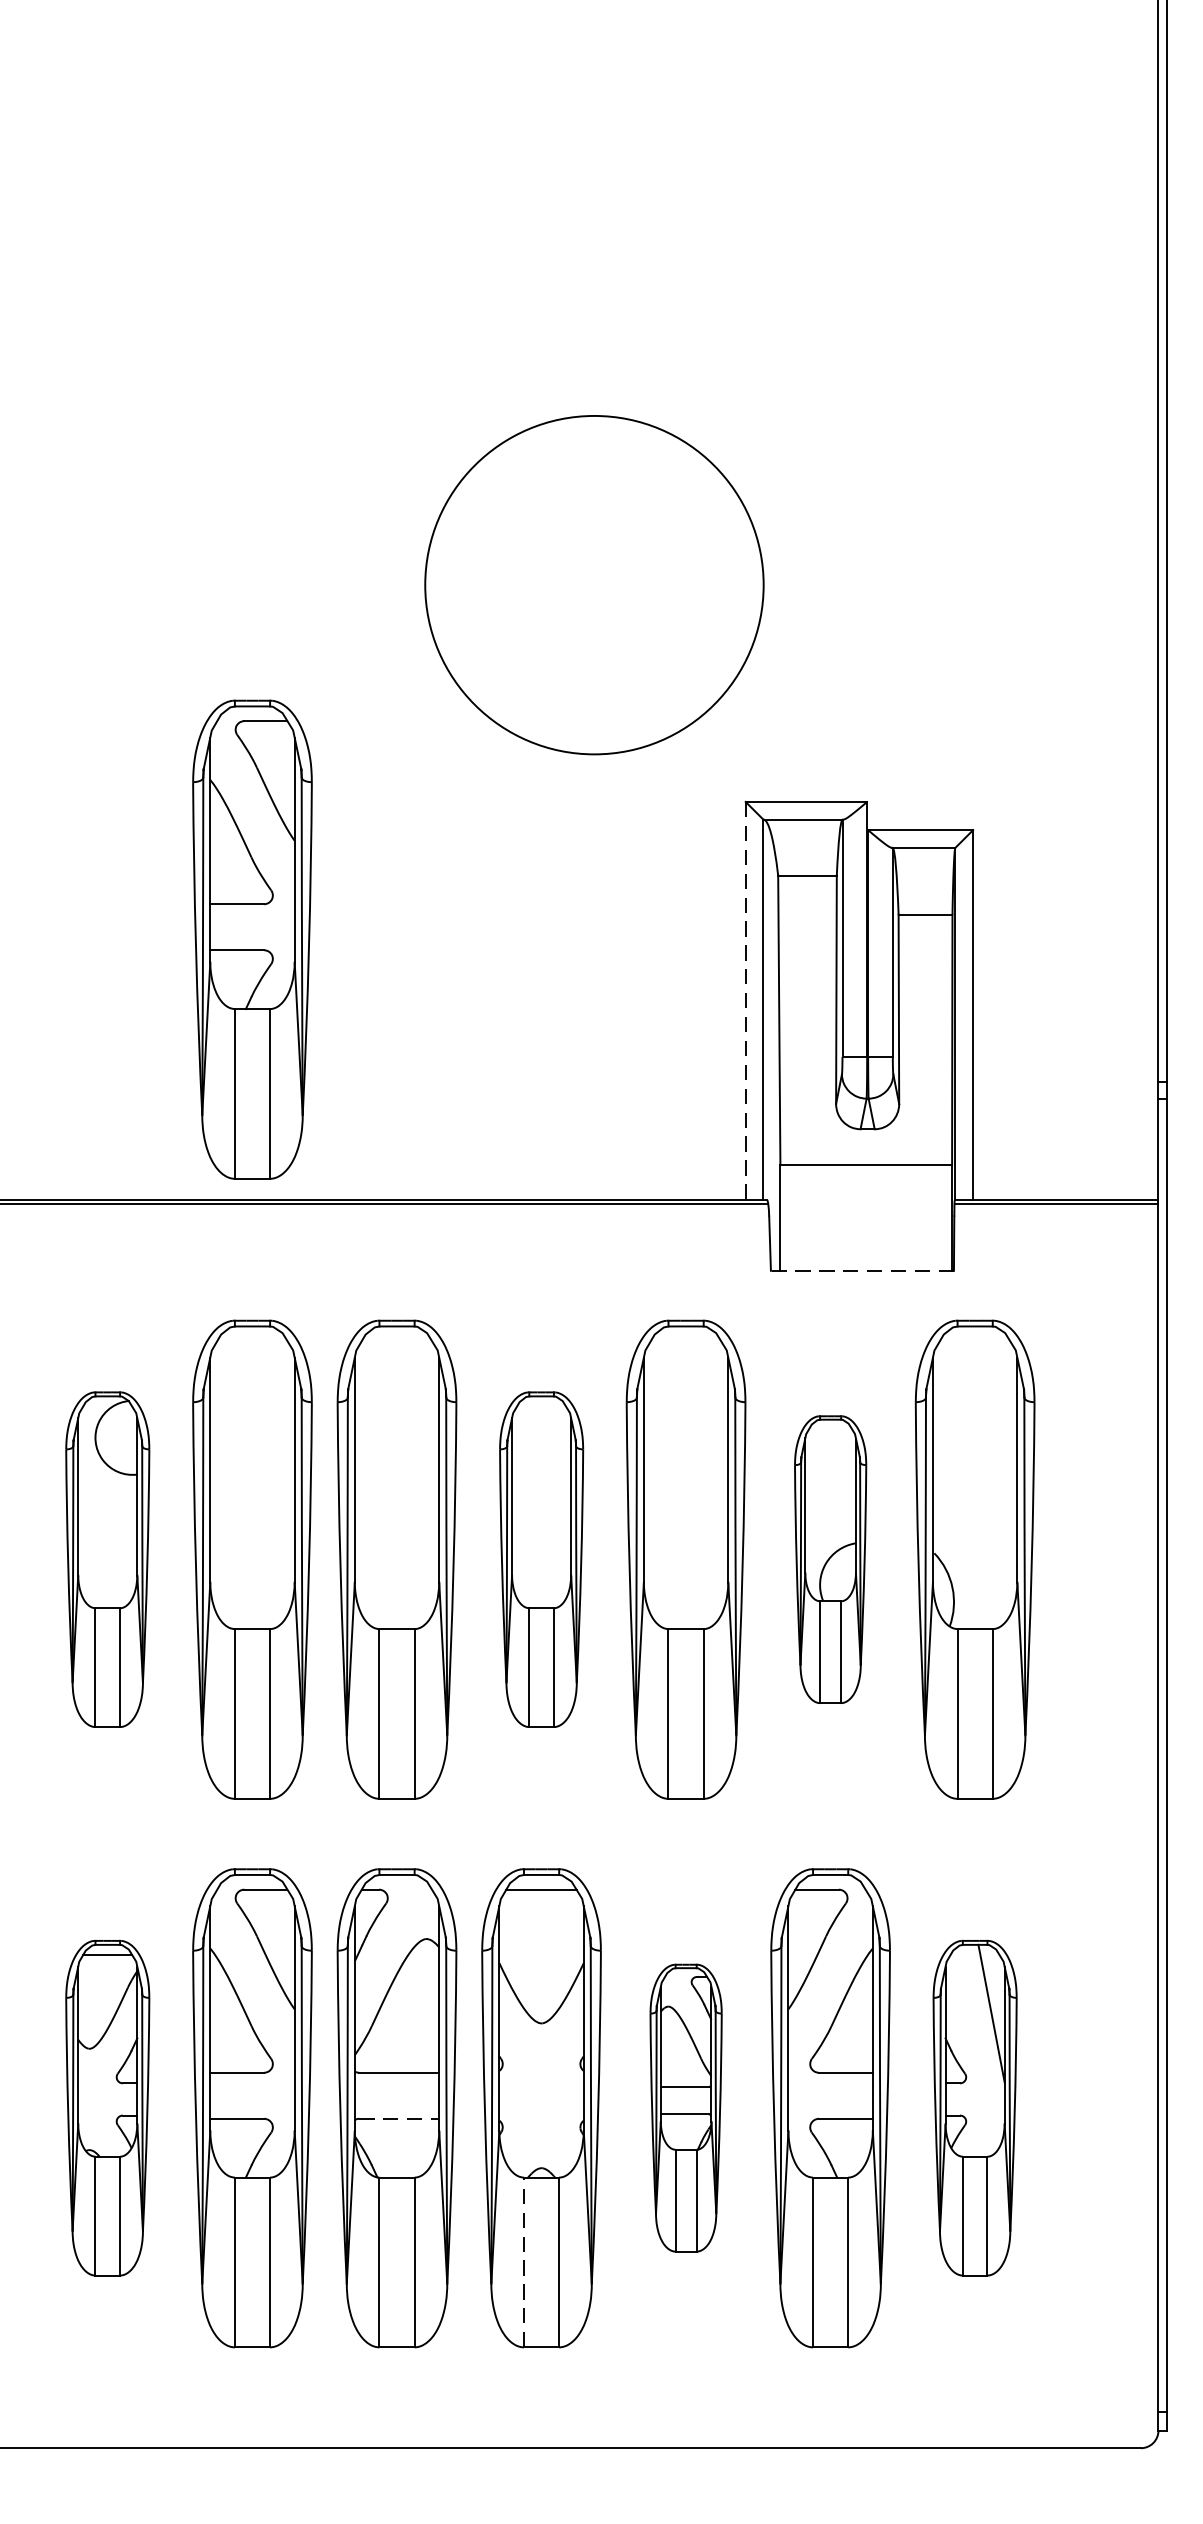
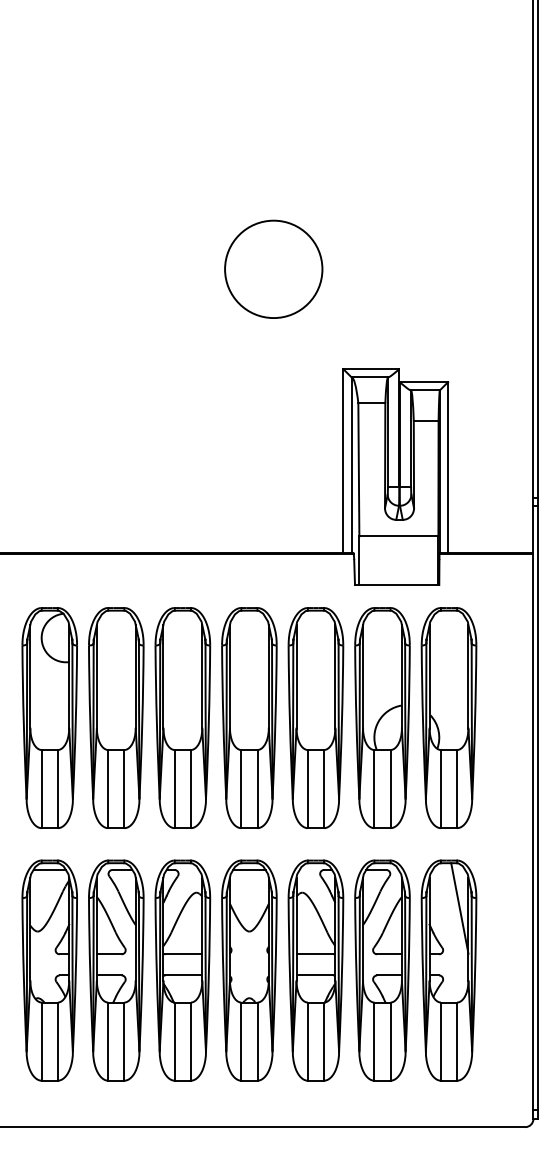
circle: (593, 585) -> (273, 269), size x0.62
part: (252, 939) -> (116, 432), removed
line: (745, 1000) -> (343, 460), dashed -> solid
line: (861, 1271) -> (396, 585), dashed -> solid
part: (107, 1558) -> (49, 717), size x1.43
part: (541, 1558) -> (249, 717), size x1.43
part: (830, 1558) -> (382, 717), size x1.67
part: (107, 2107) -> (49, 970), size x1.43
part: (685, 2107) -> (315, 970), size x1.67
part: (973, 2107) -> (448, 970), size x1.43
line: (400, 2118) -> (184, 975), dashed -> solid
line: (524, 2262) -> (241, 1041), dashed -> solid

